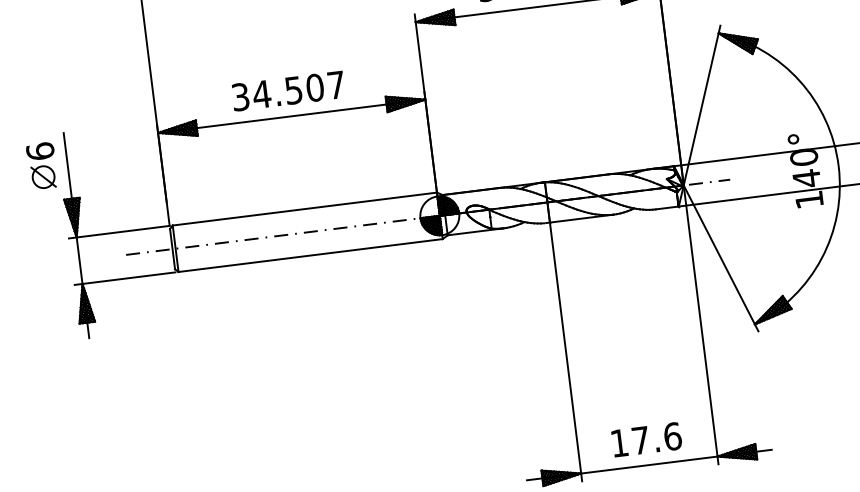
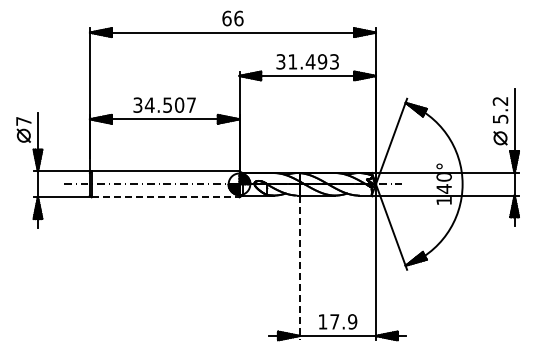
text: (39, 149) -> (23, 120), 6 -> 7
line: (310, 255) -> (165, 197), solid -> dashed
line: (565, 353) -> (299, 268), solid -> dashed
text: (672, 435) -> (352, 321), 17.6 -> 17.9

